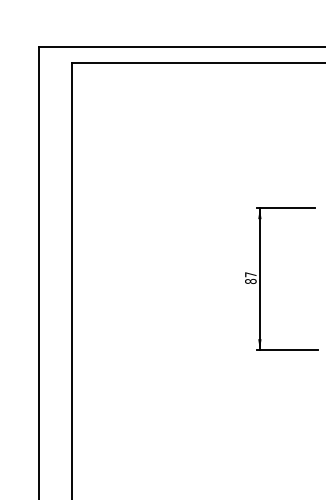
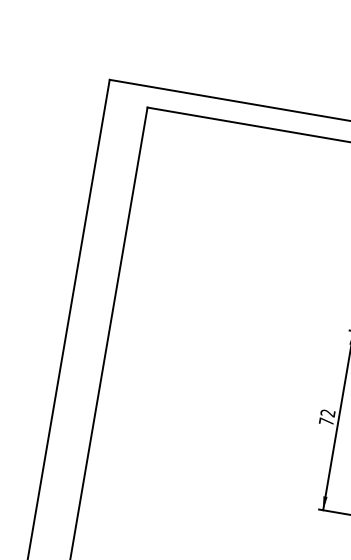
text: (250, 278) -> (326, 417), 87 -> 72

